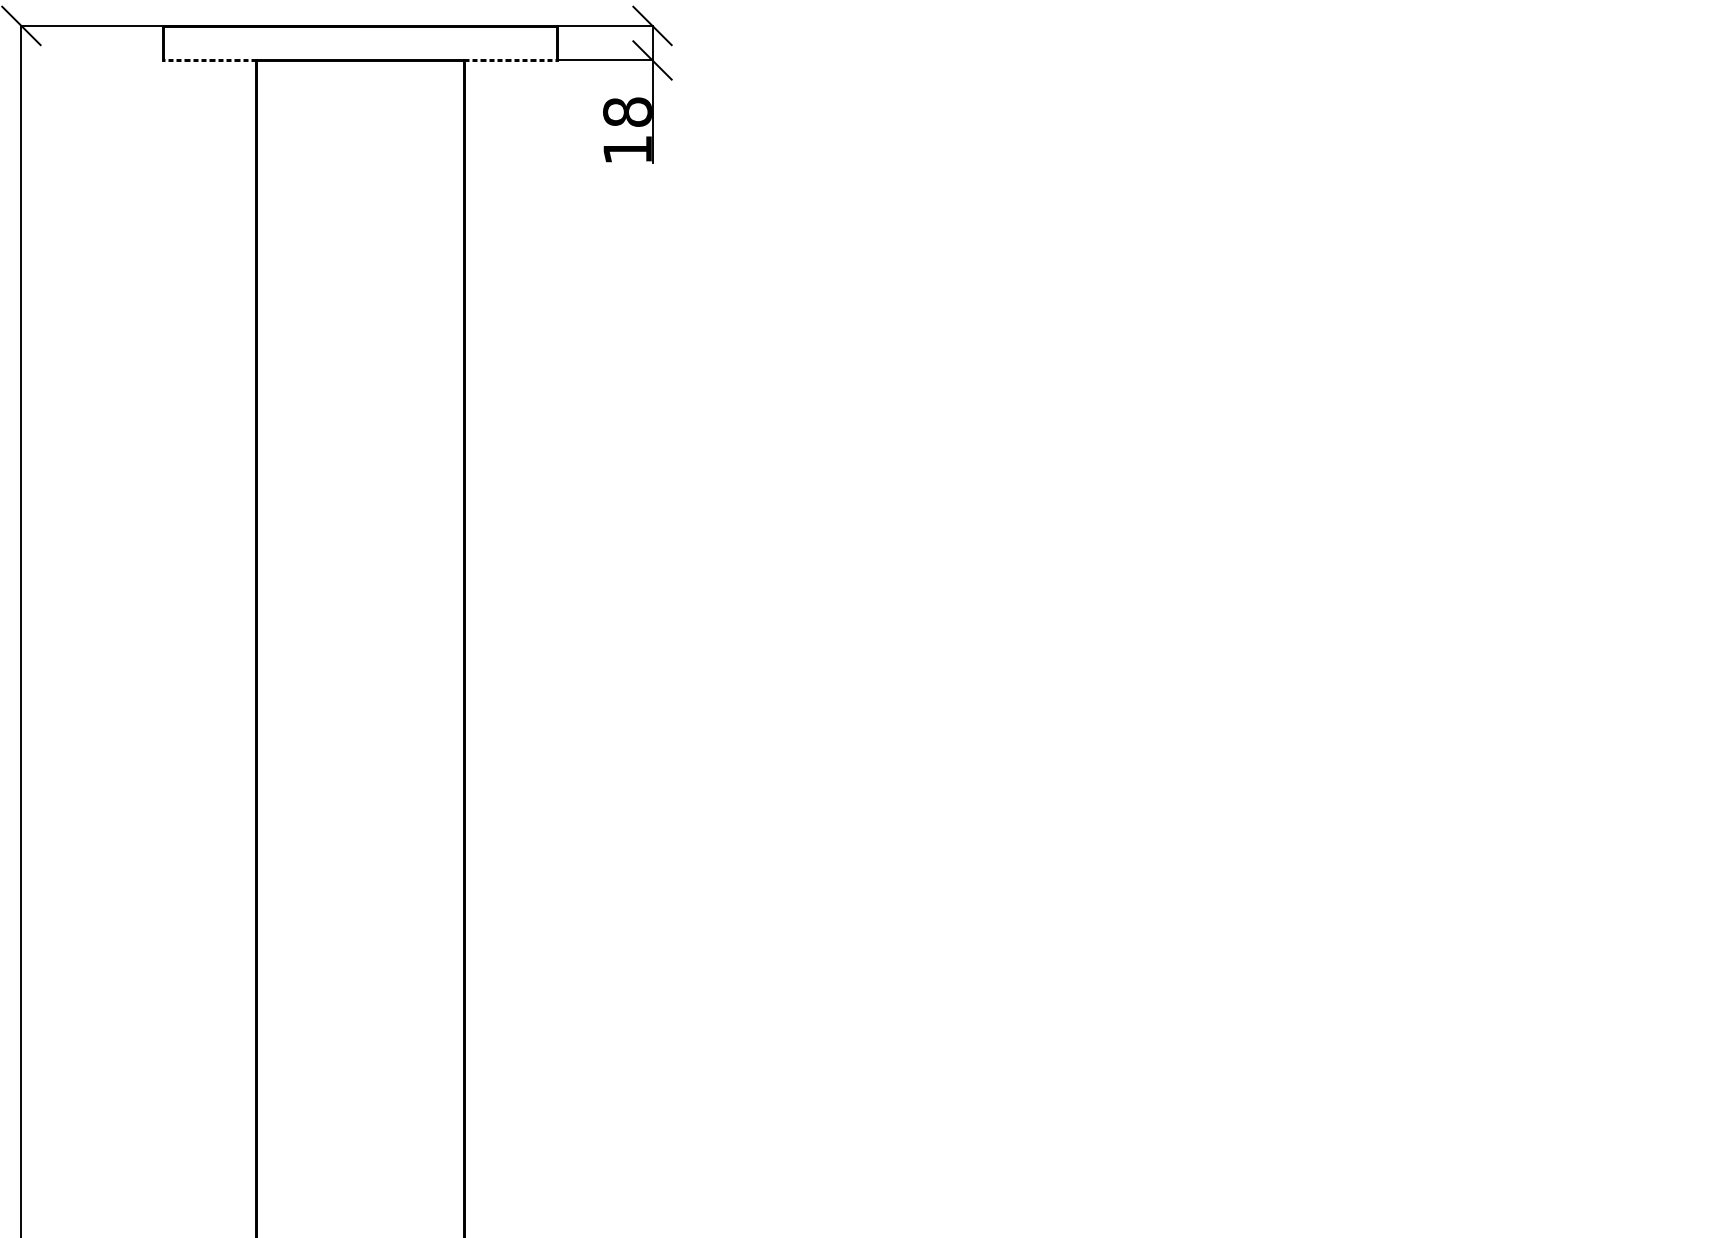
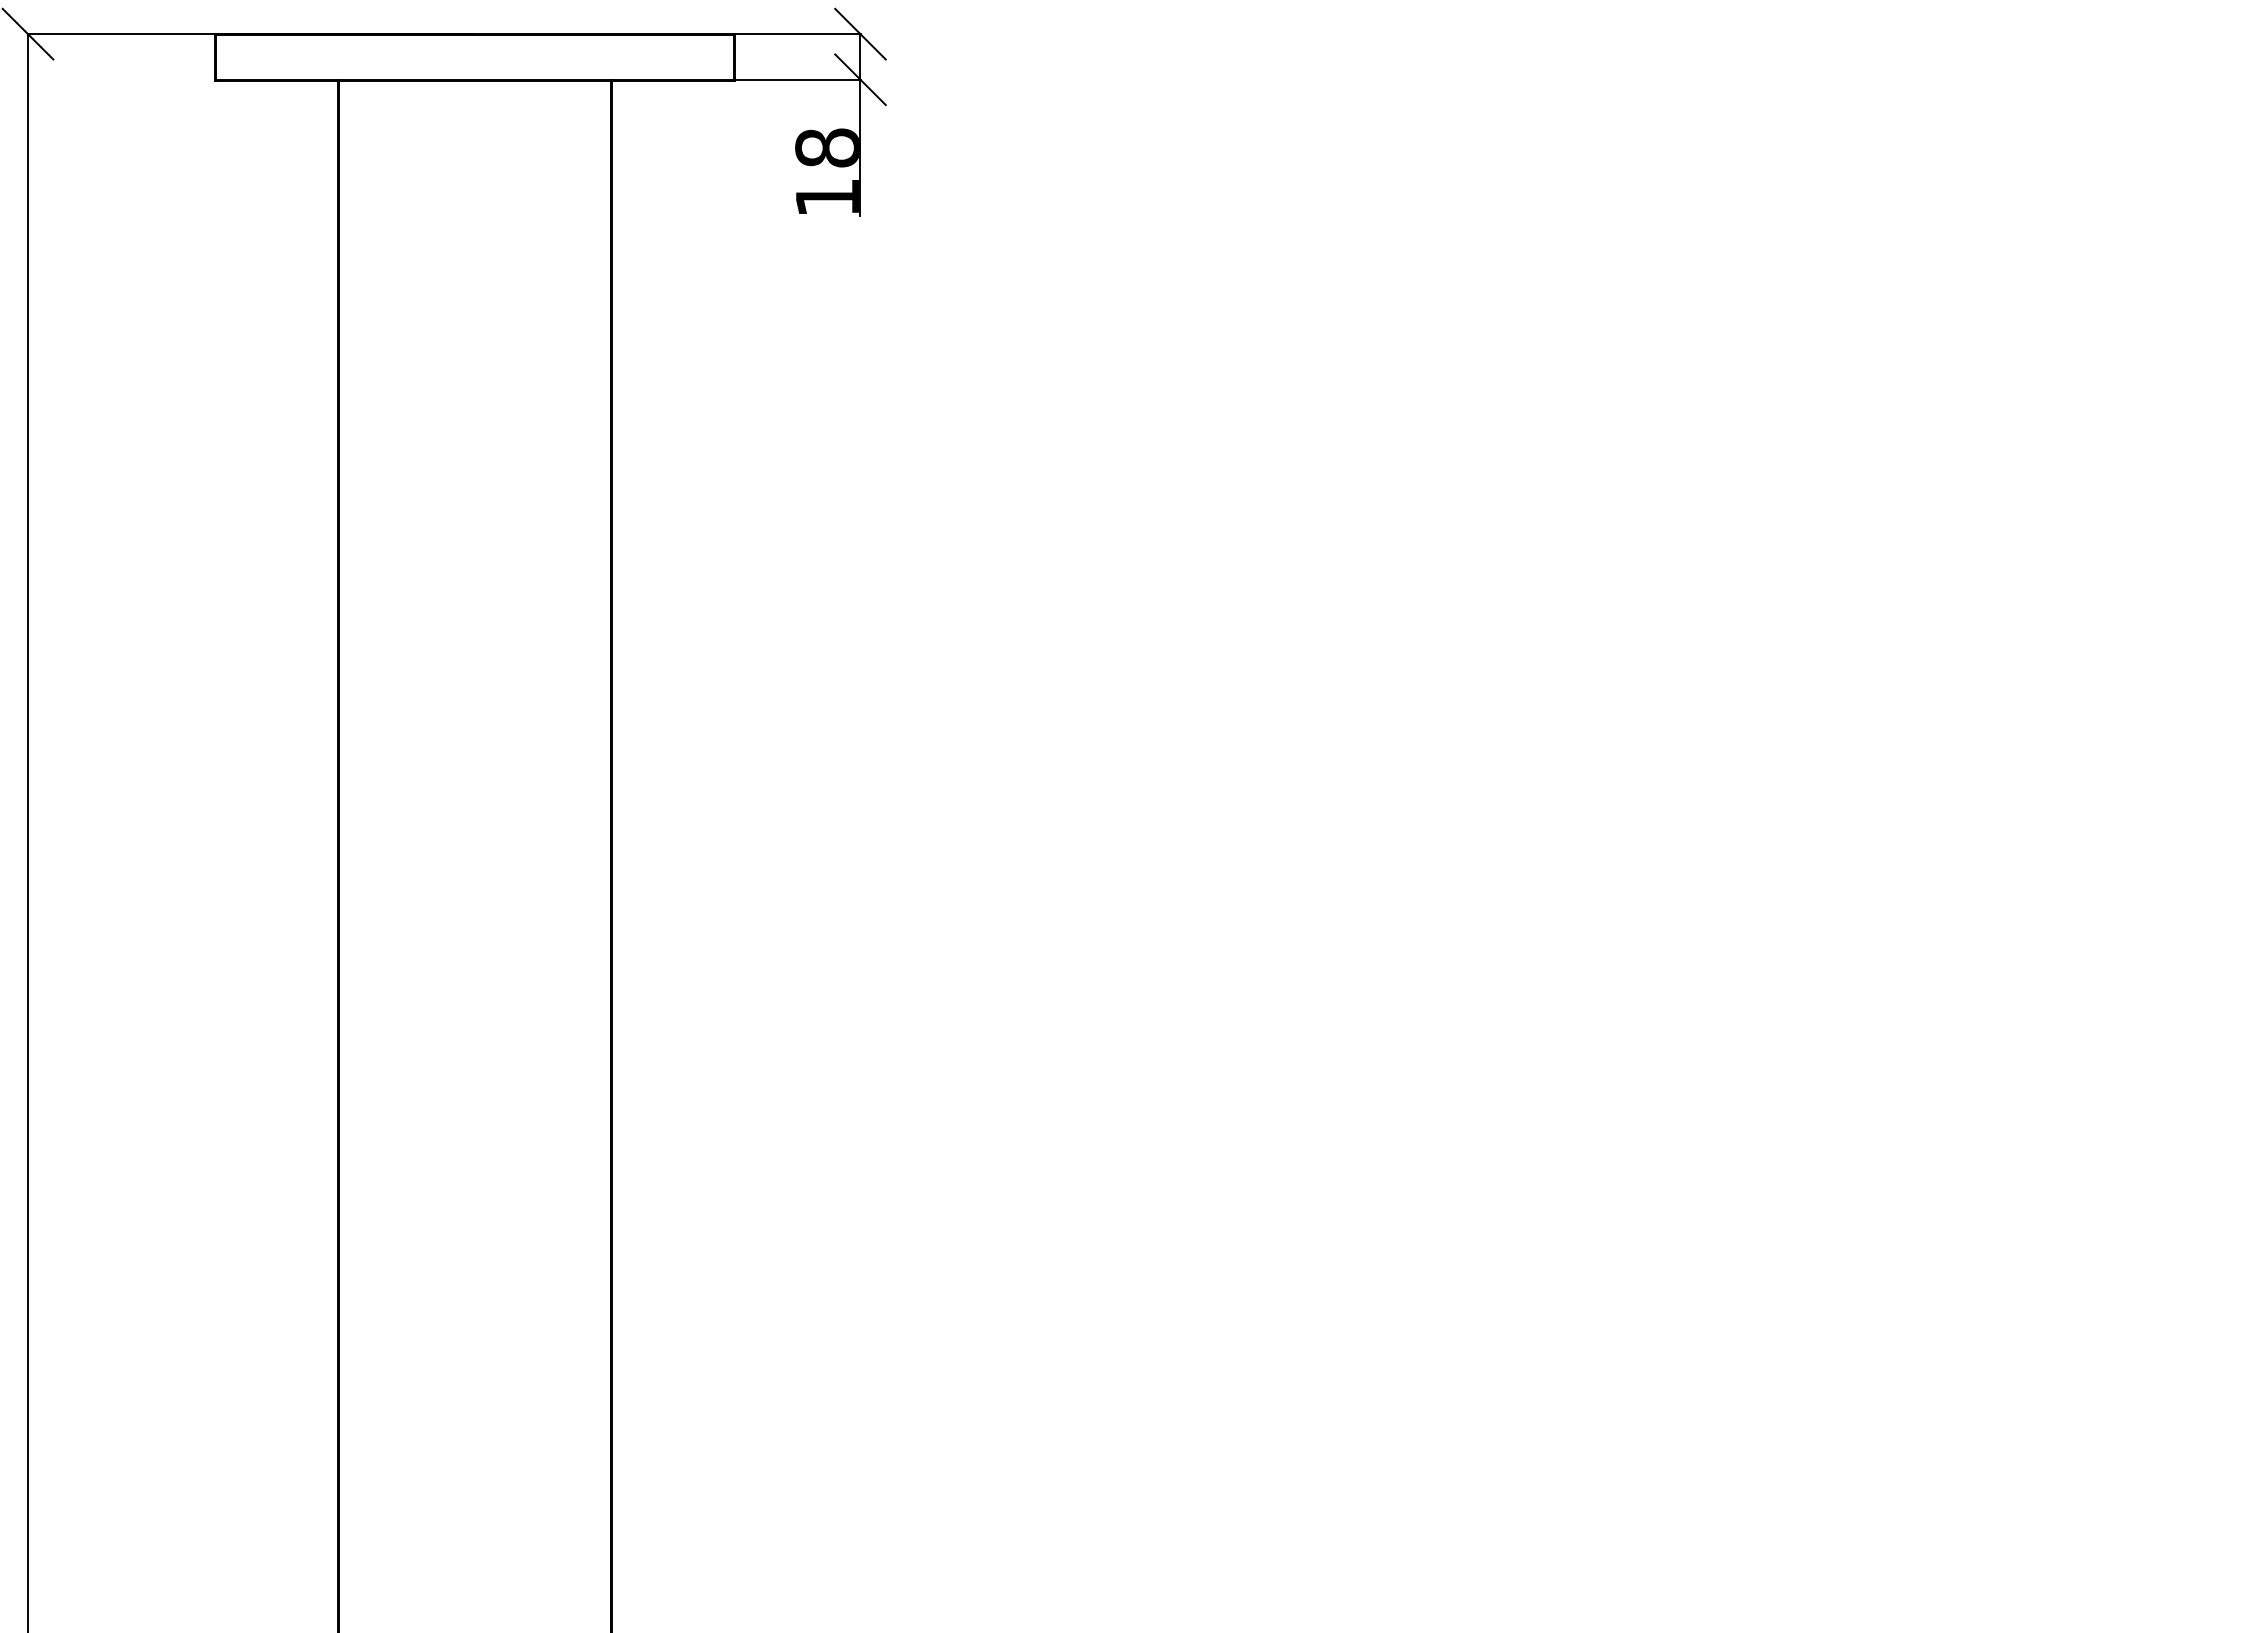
line: (209, 60) -> (276, 79), dashed -> solid
line: (510, 60) -> (673, 79), dashed -> solid

